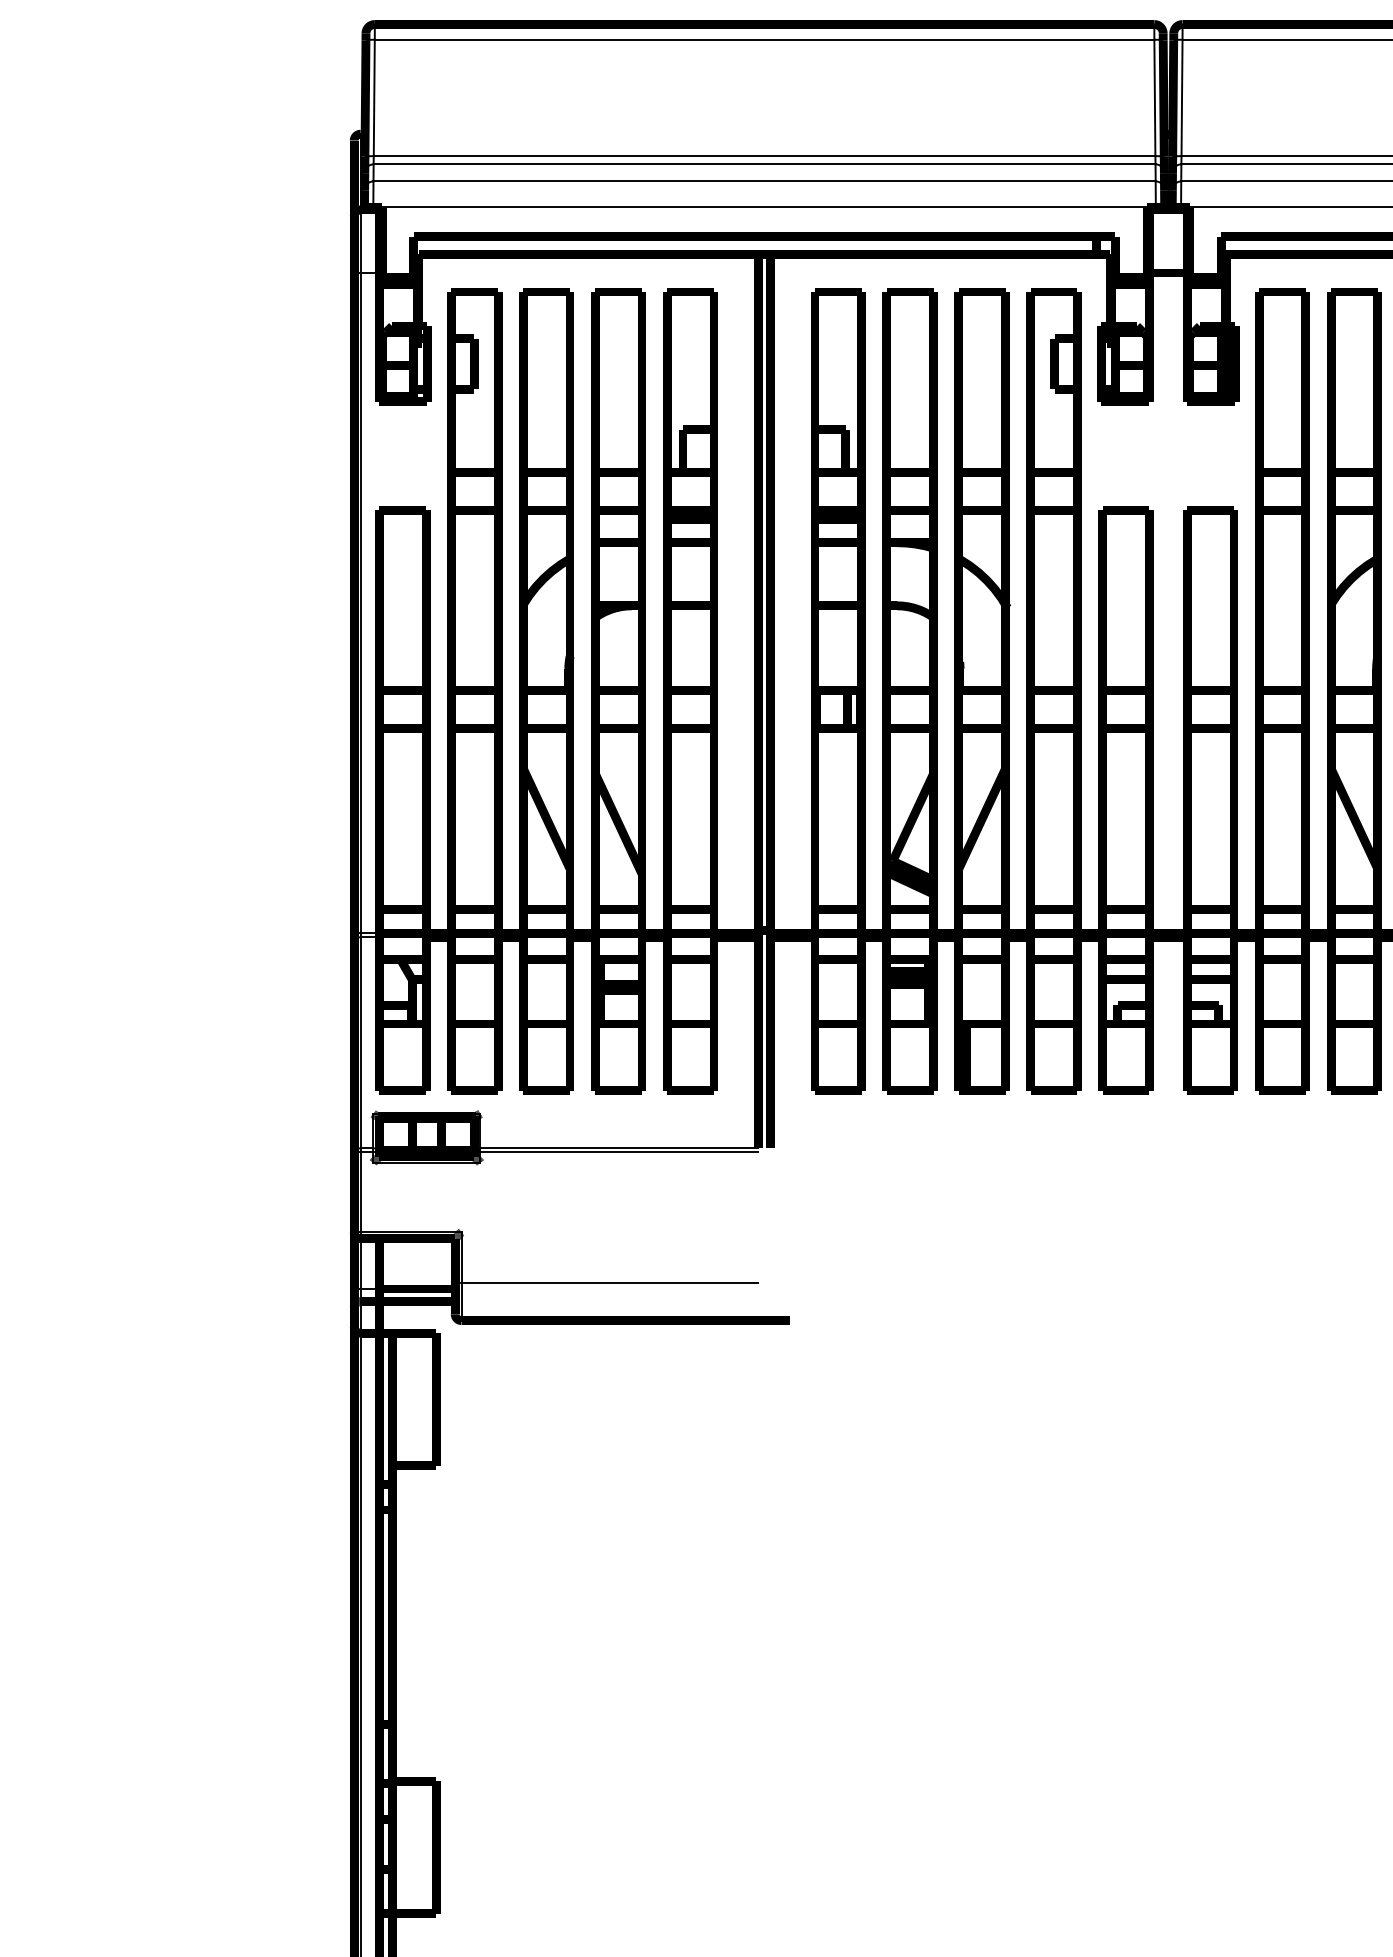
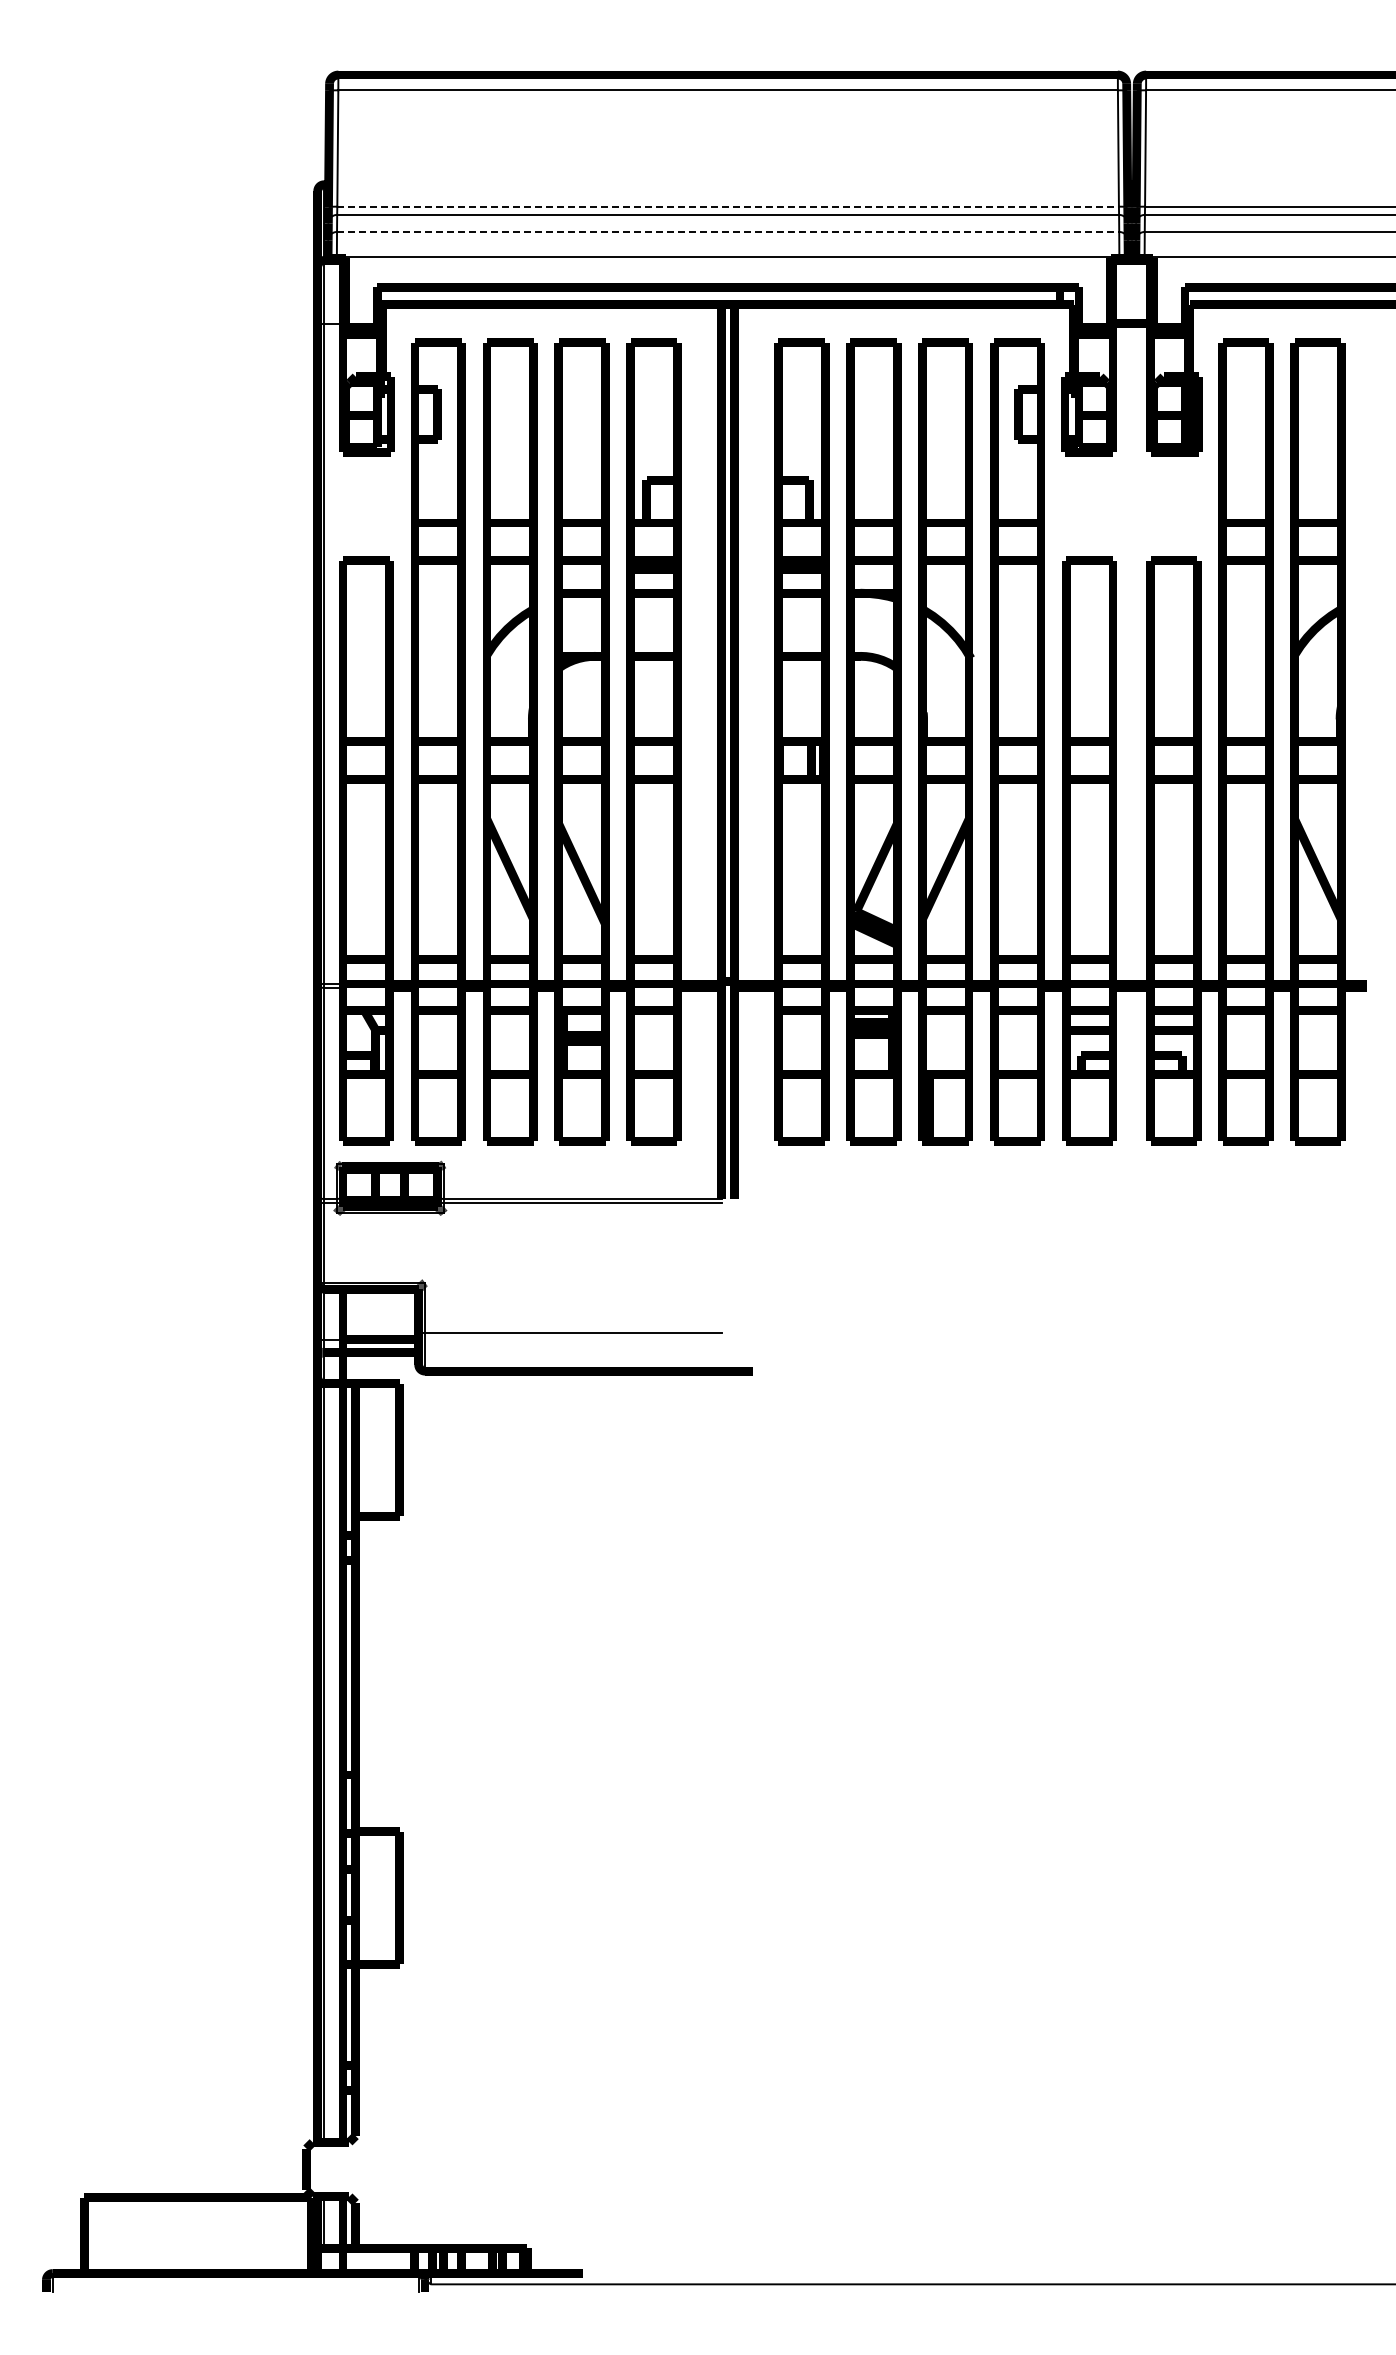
line: (764, 155) -> (728, 206), solid -> dashed
line: (764, 180) -> (728, 231), solid -> dashed

